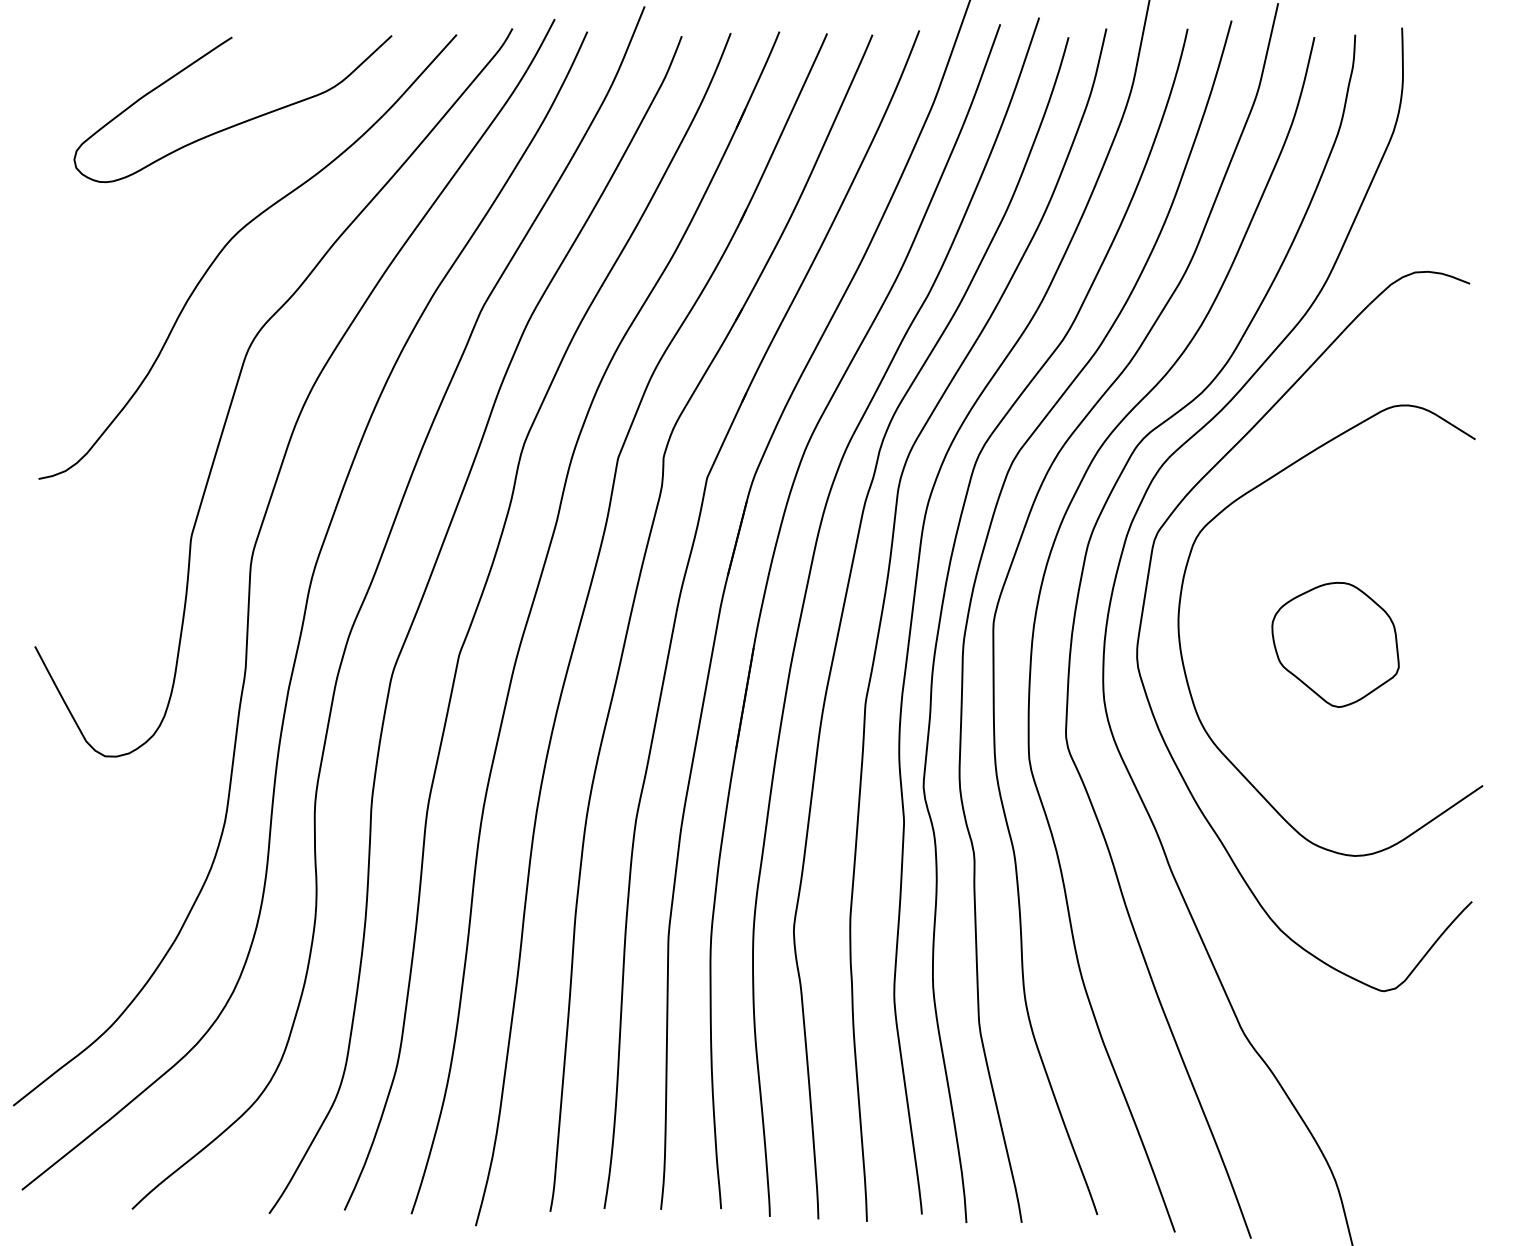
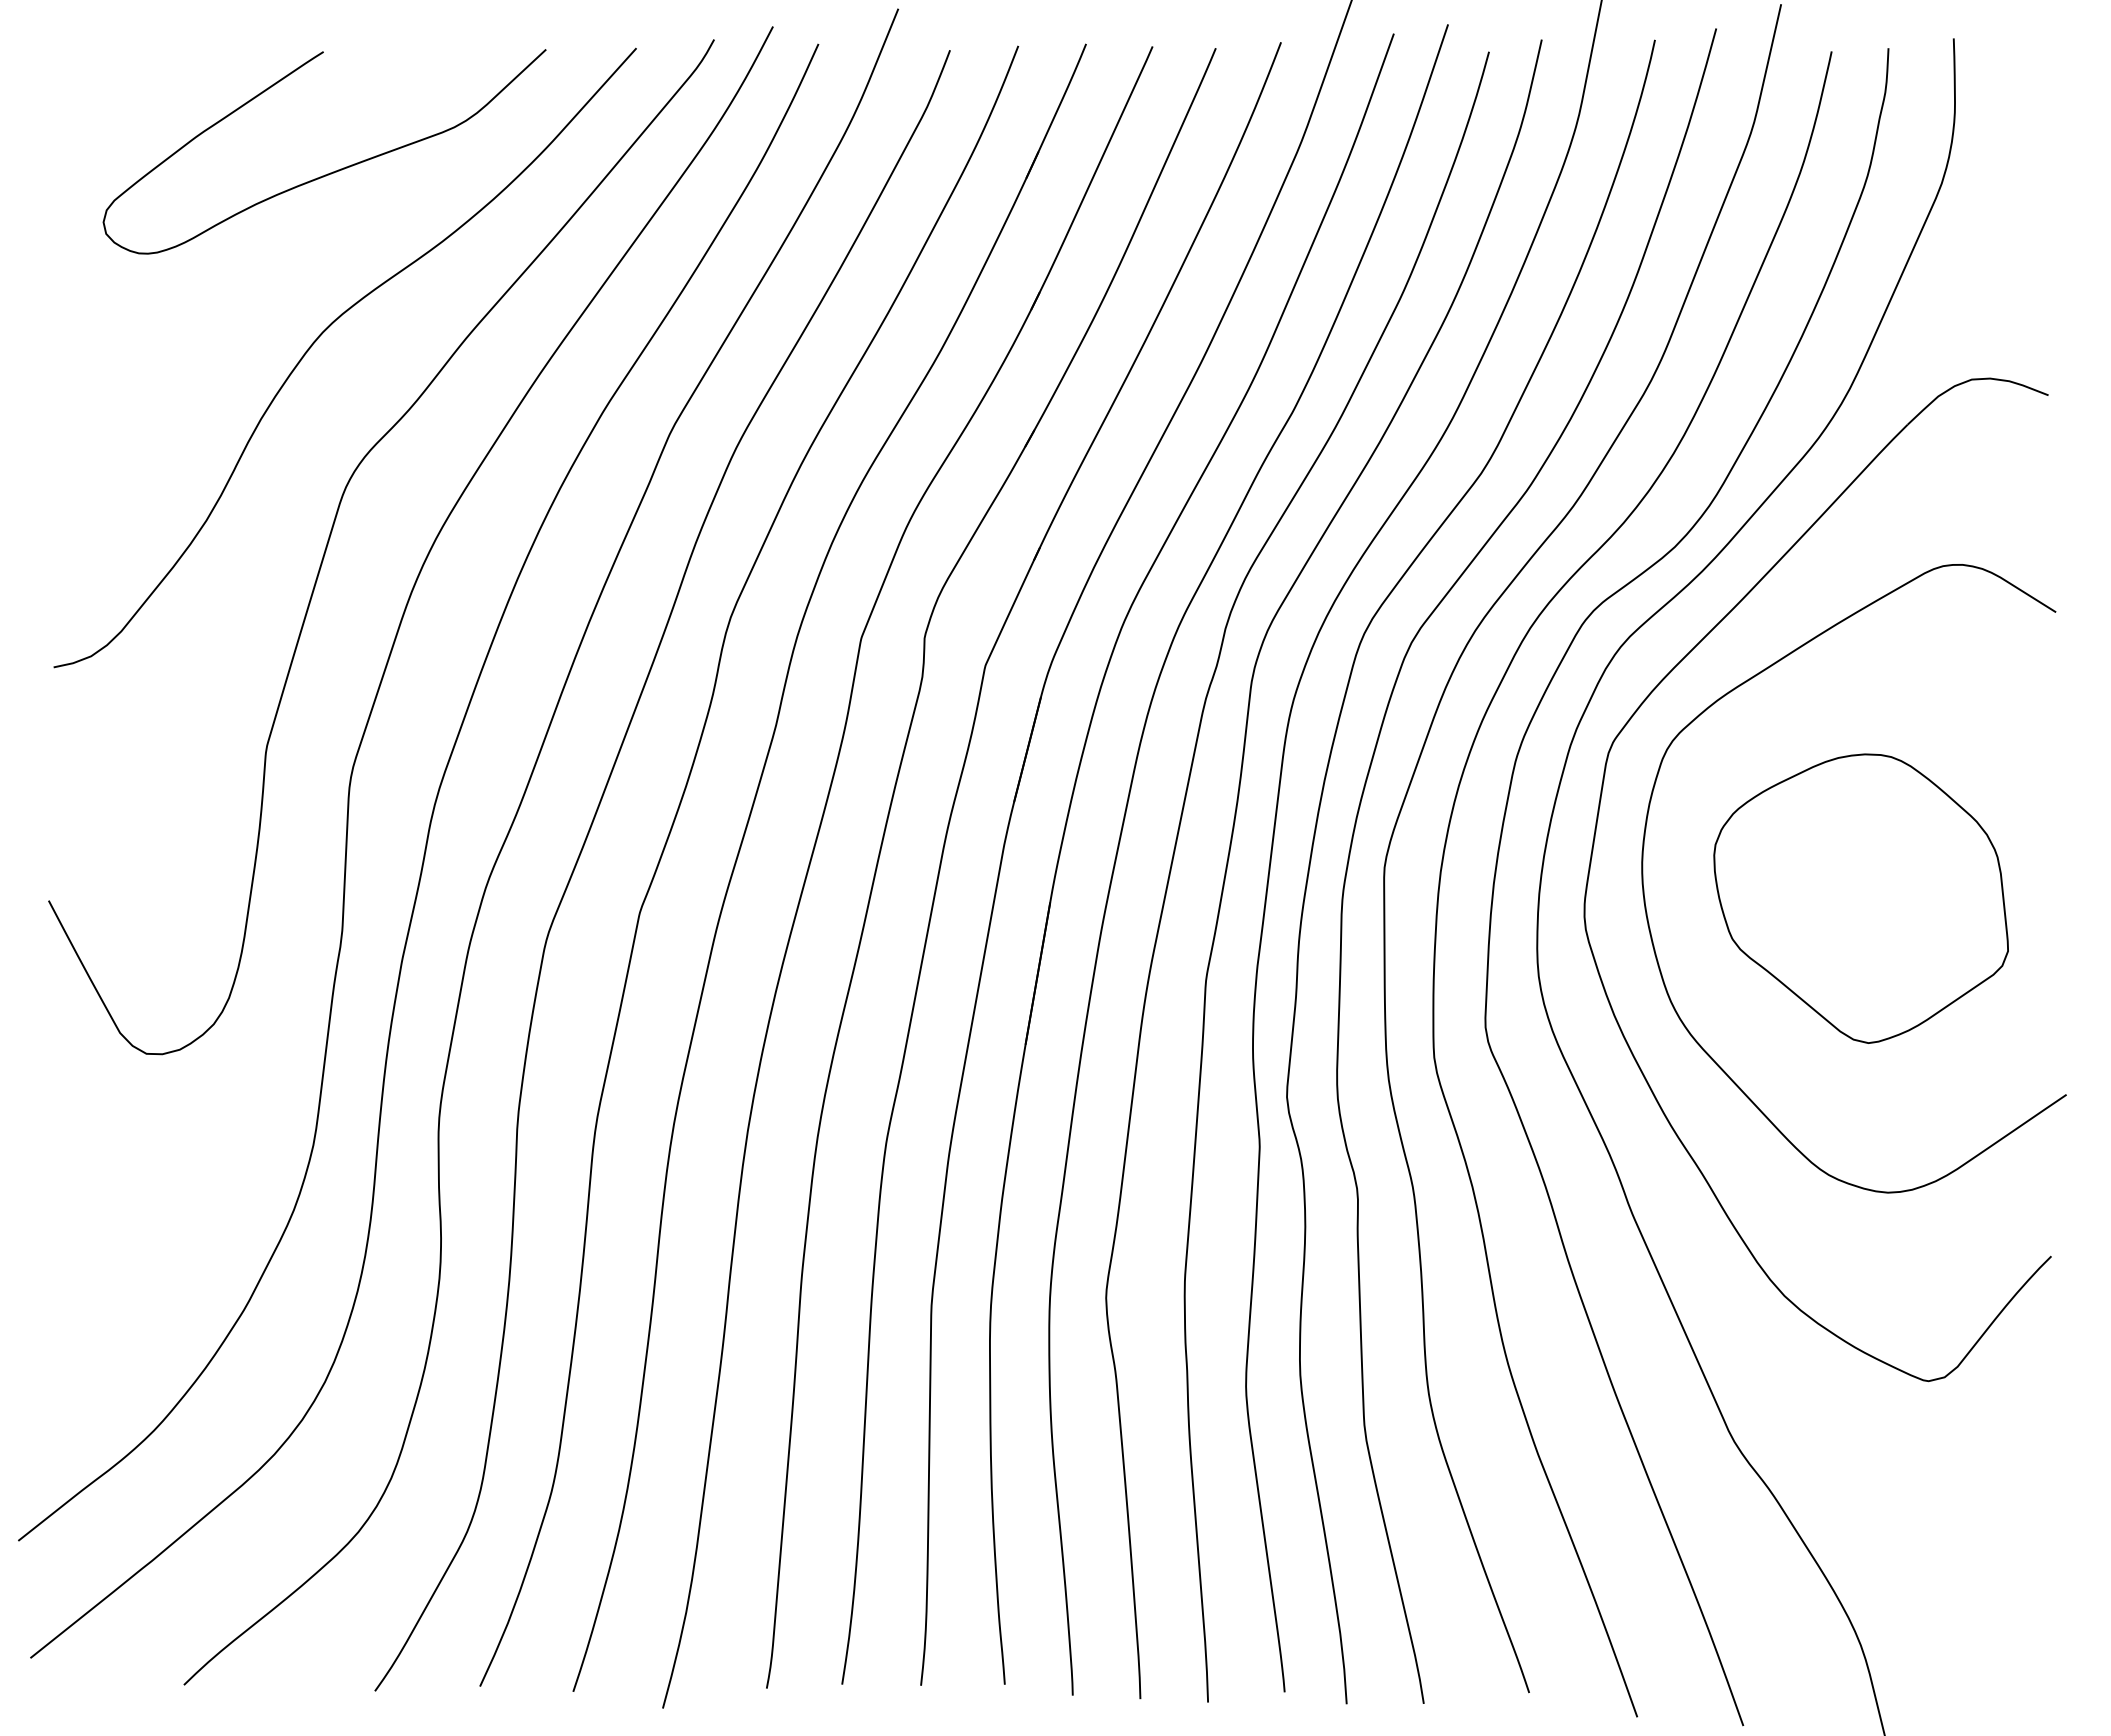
part: (1335, 644) -> (1860, 898), size x1.67

